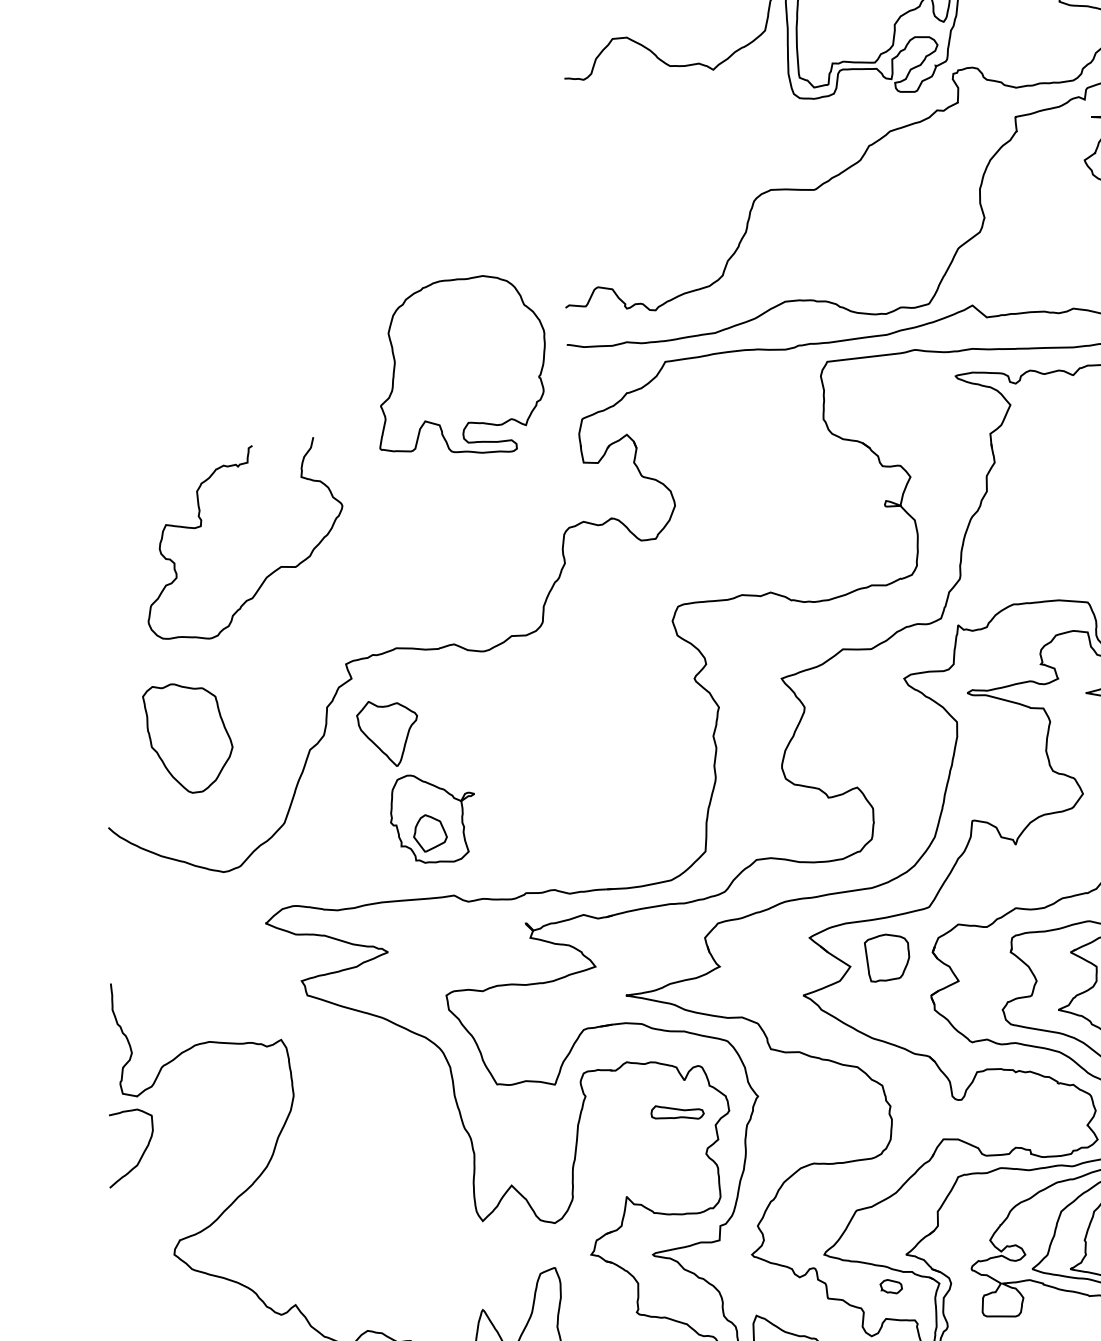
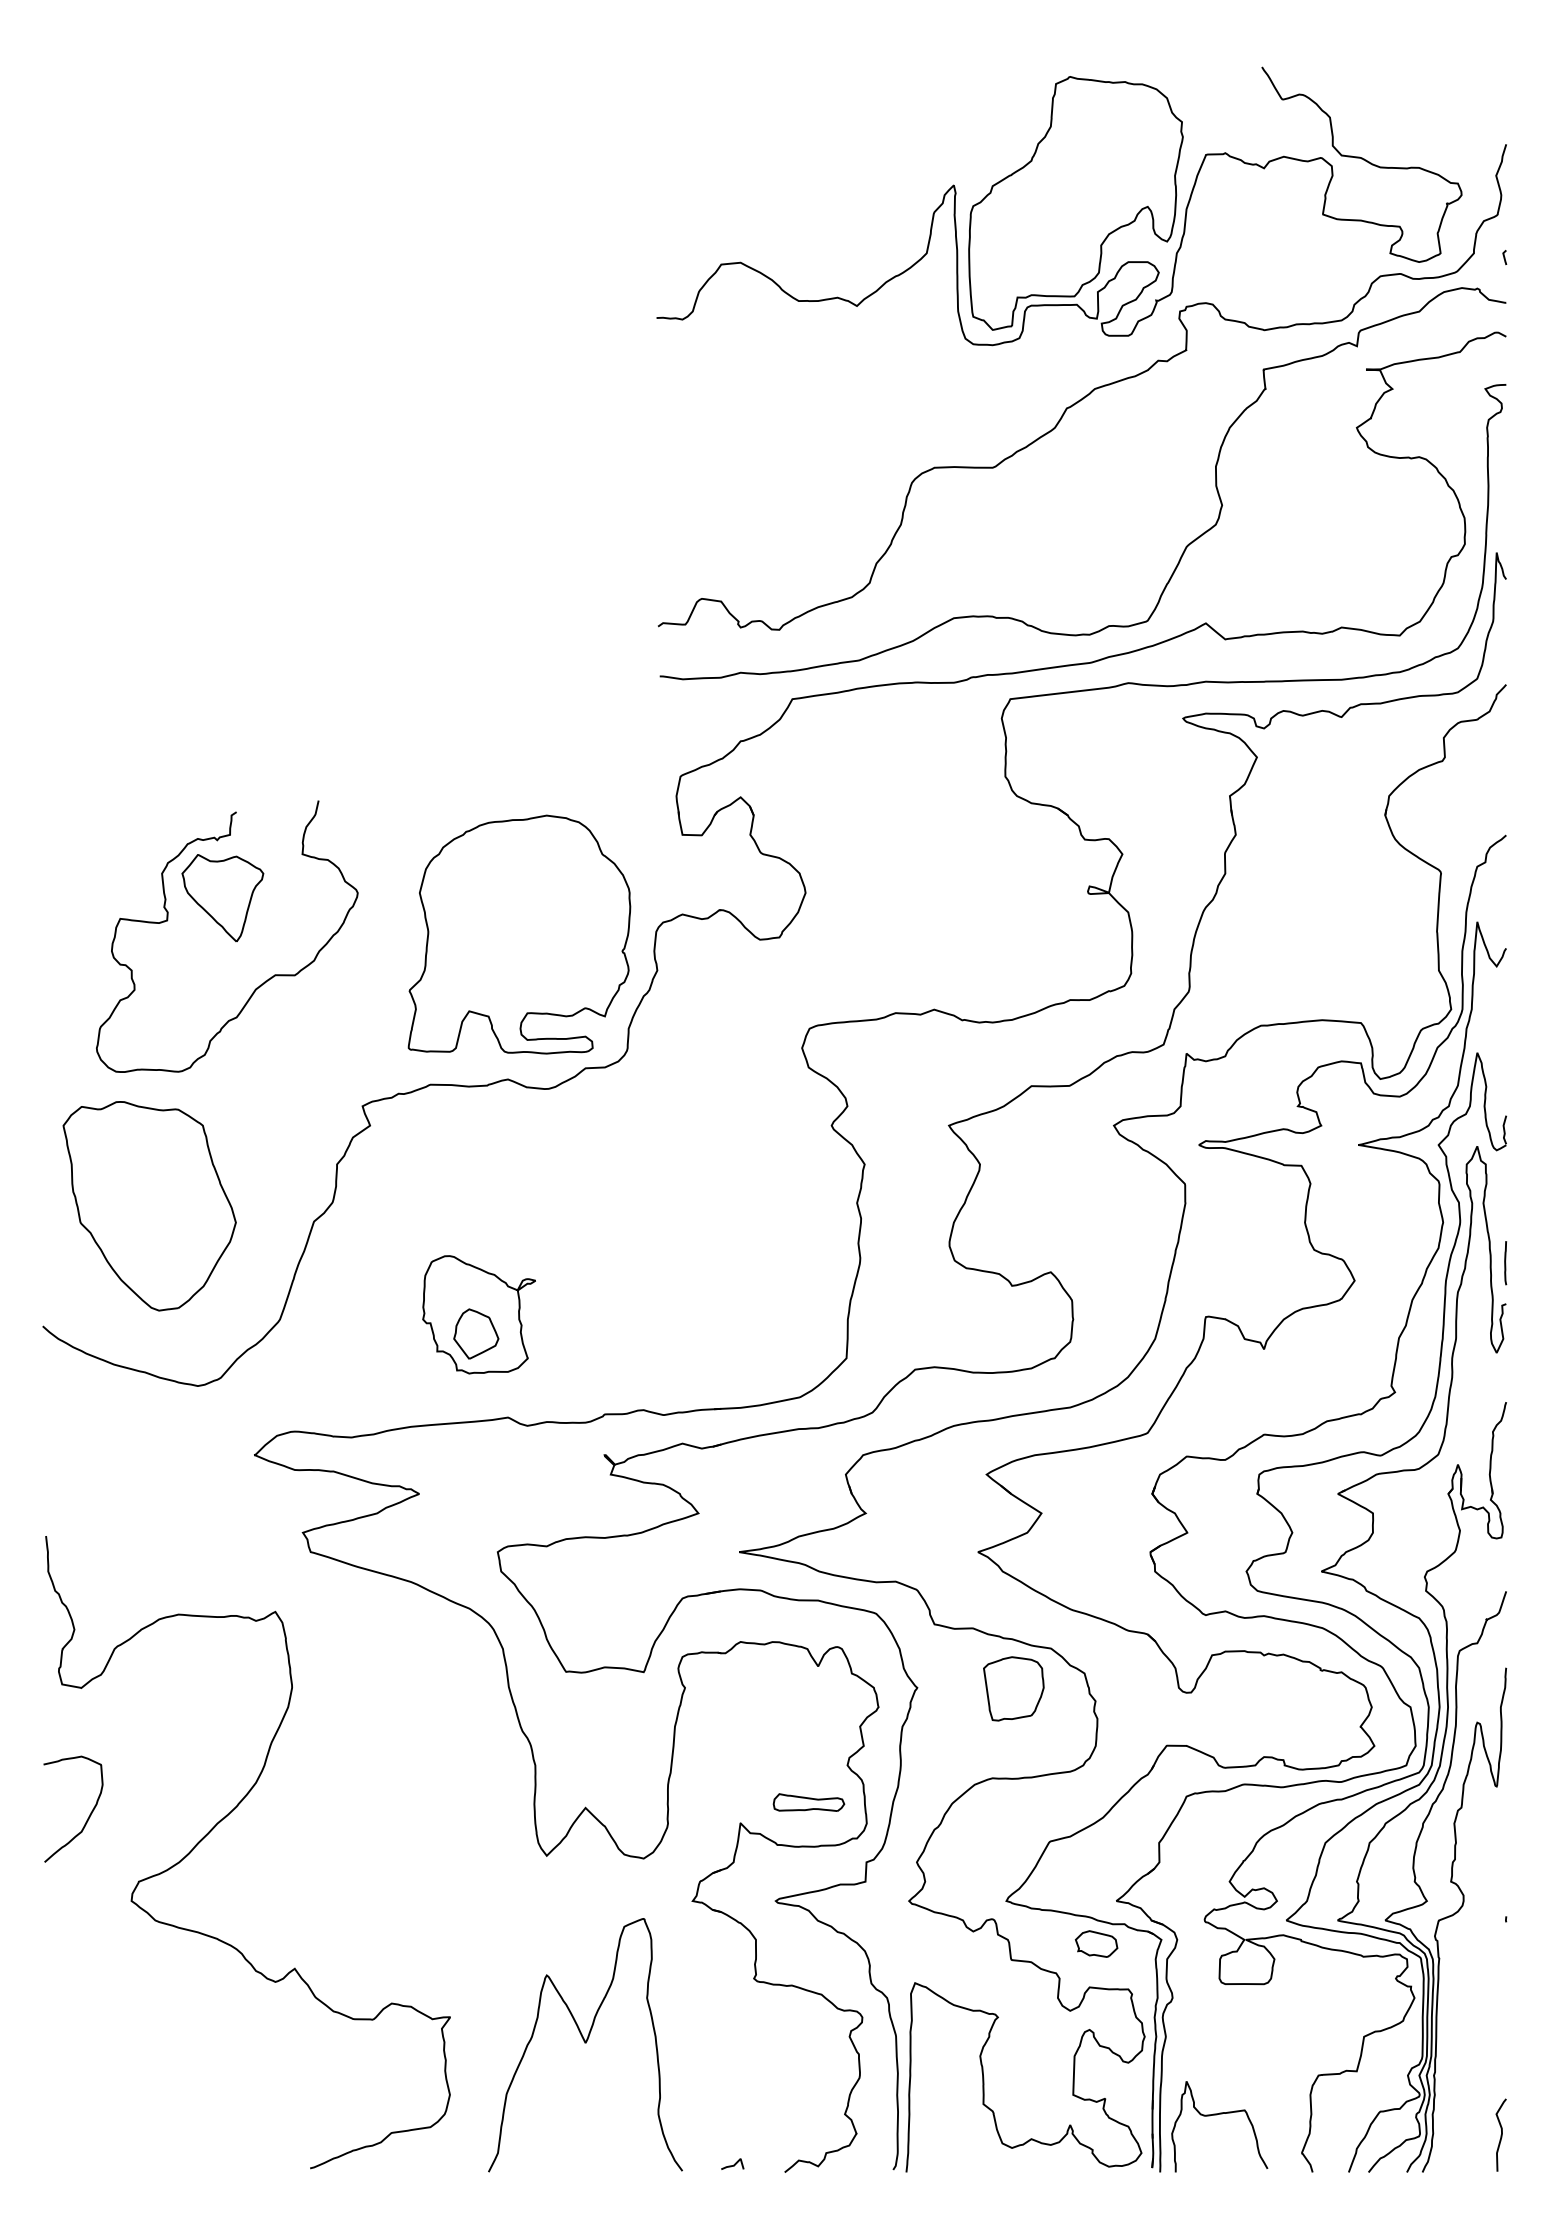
part: (462, 364) -> (519, 934), moved
part: (386, 734) -> (222, 898), moved
part: (187, 738) -> (149, 1206), size x1.43
part: (886, 957) -> (1013, 1688), moved
part: (677, 1112) -> (808, 1802), moved
curve: (142, 1154) -> (88, 1816), moved
part: (891, 1286) -> (1096, 1943), size x1.43

